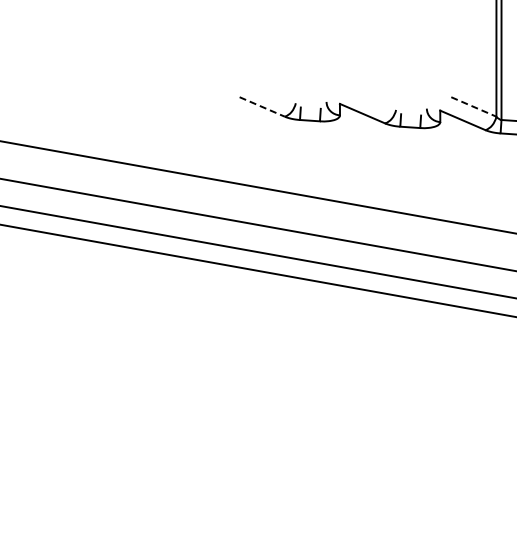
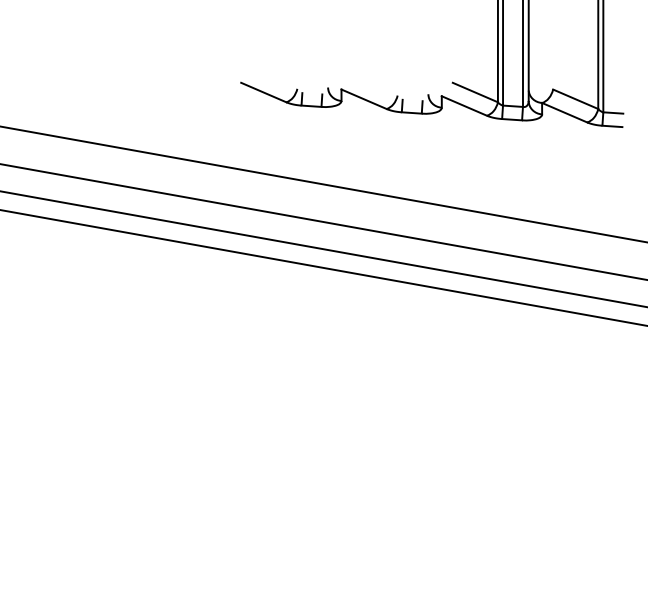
line: (261, 106) -> (263, 92), dashed -> solid
line: (473, 106) -> (475, 92), dashed -> solid

